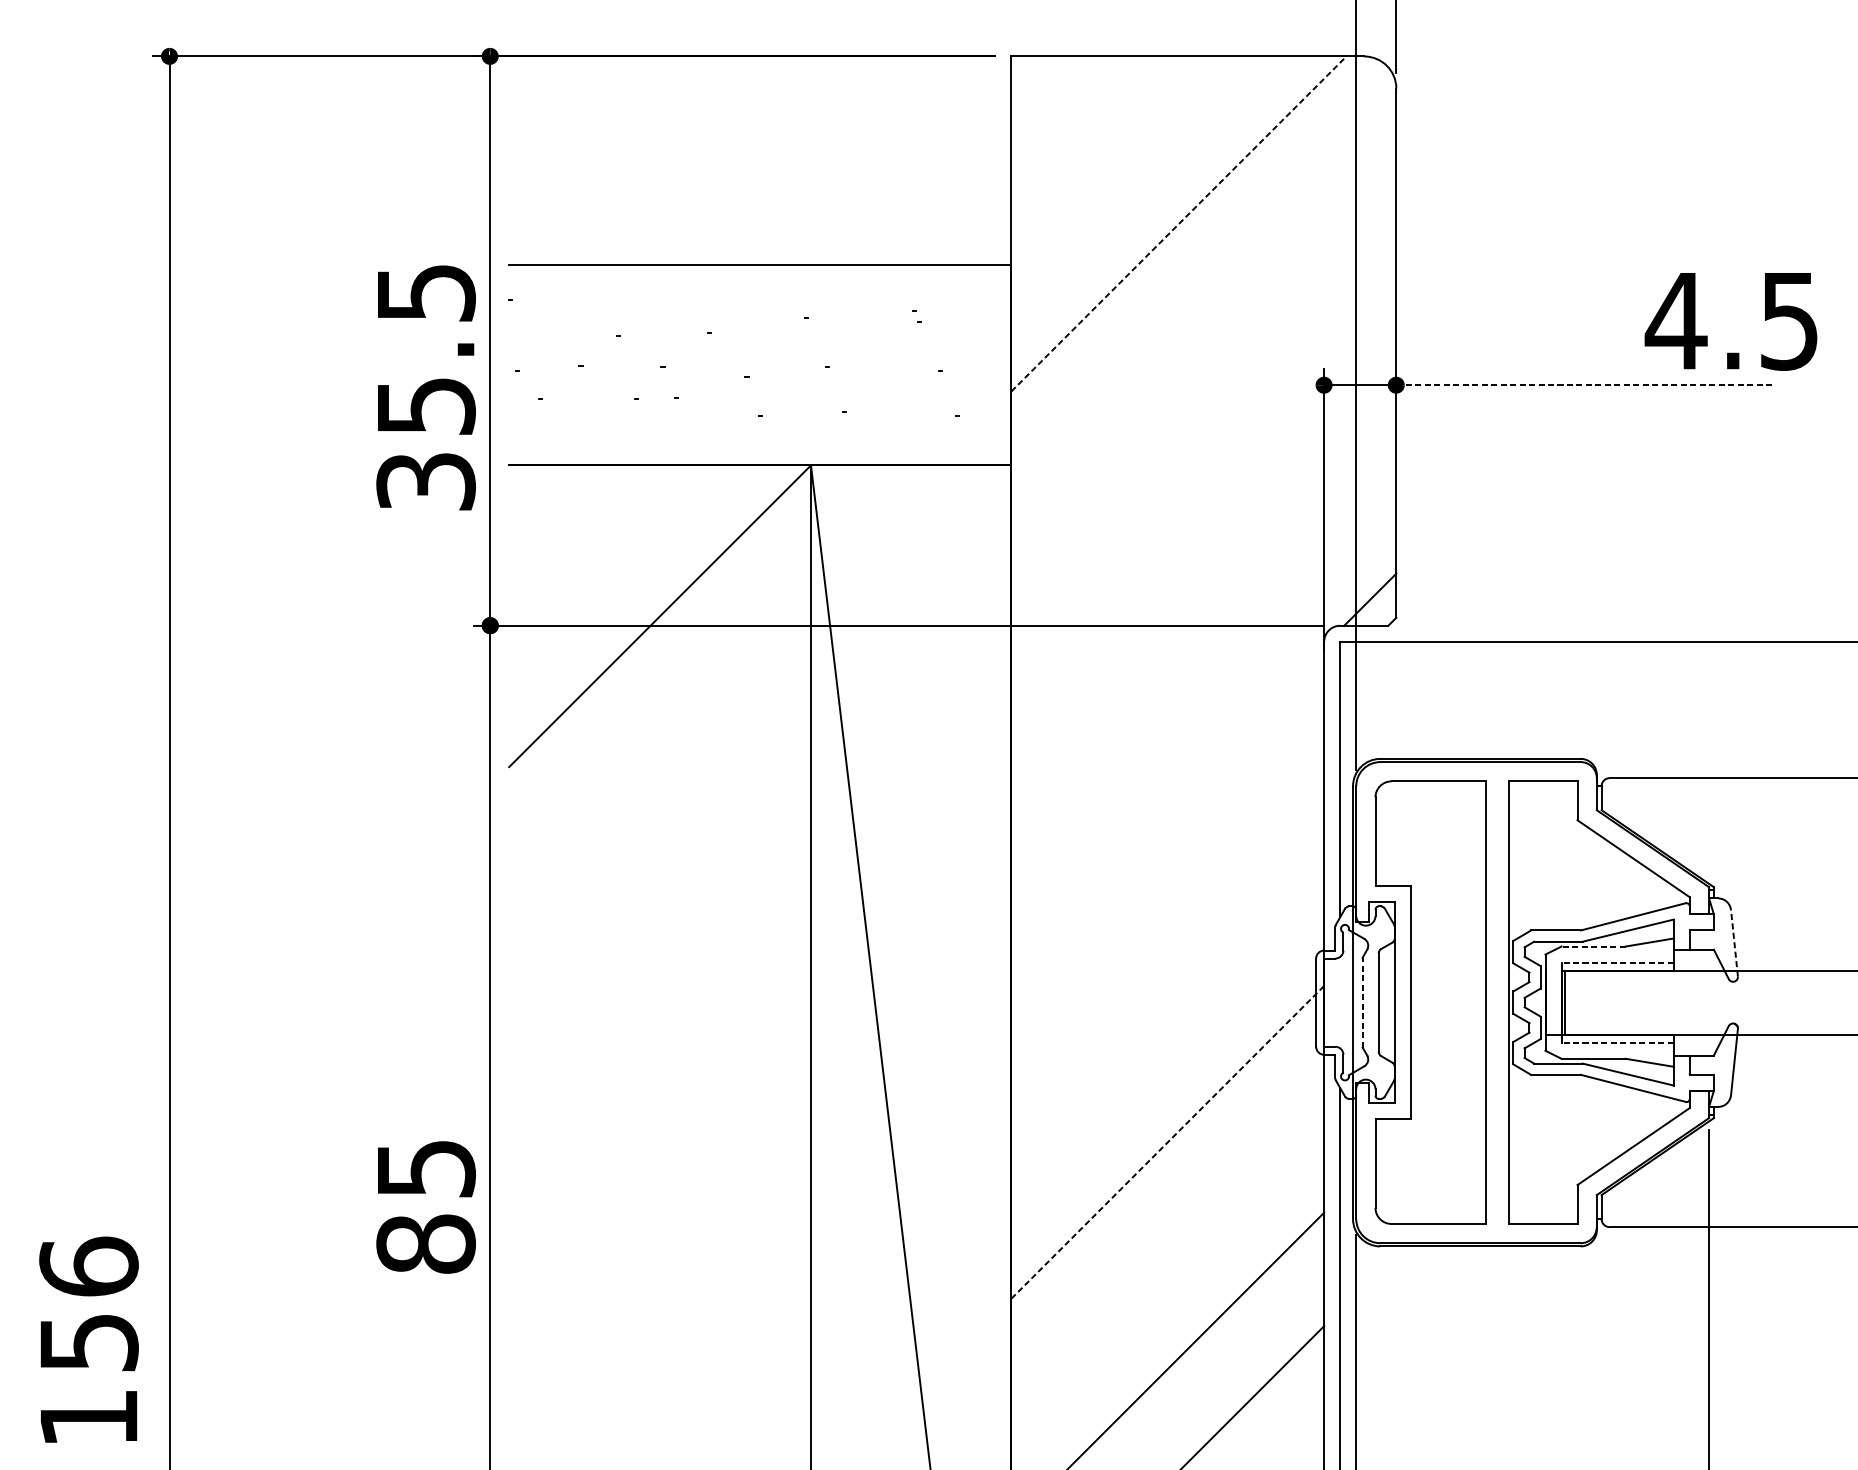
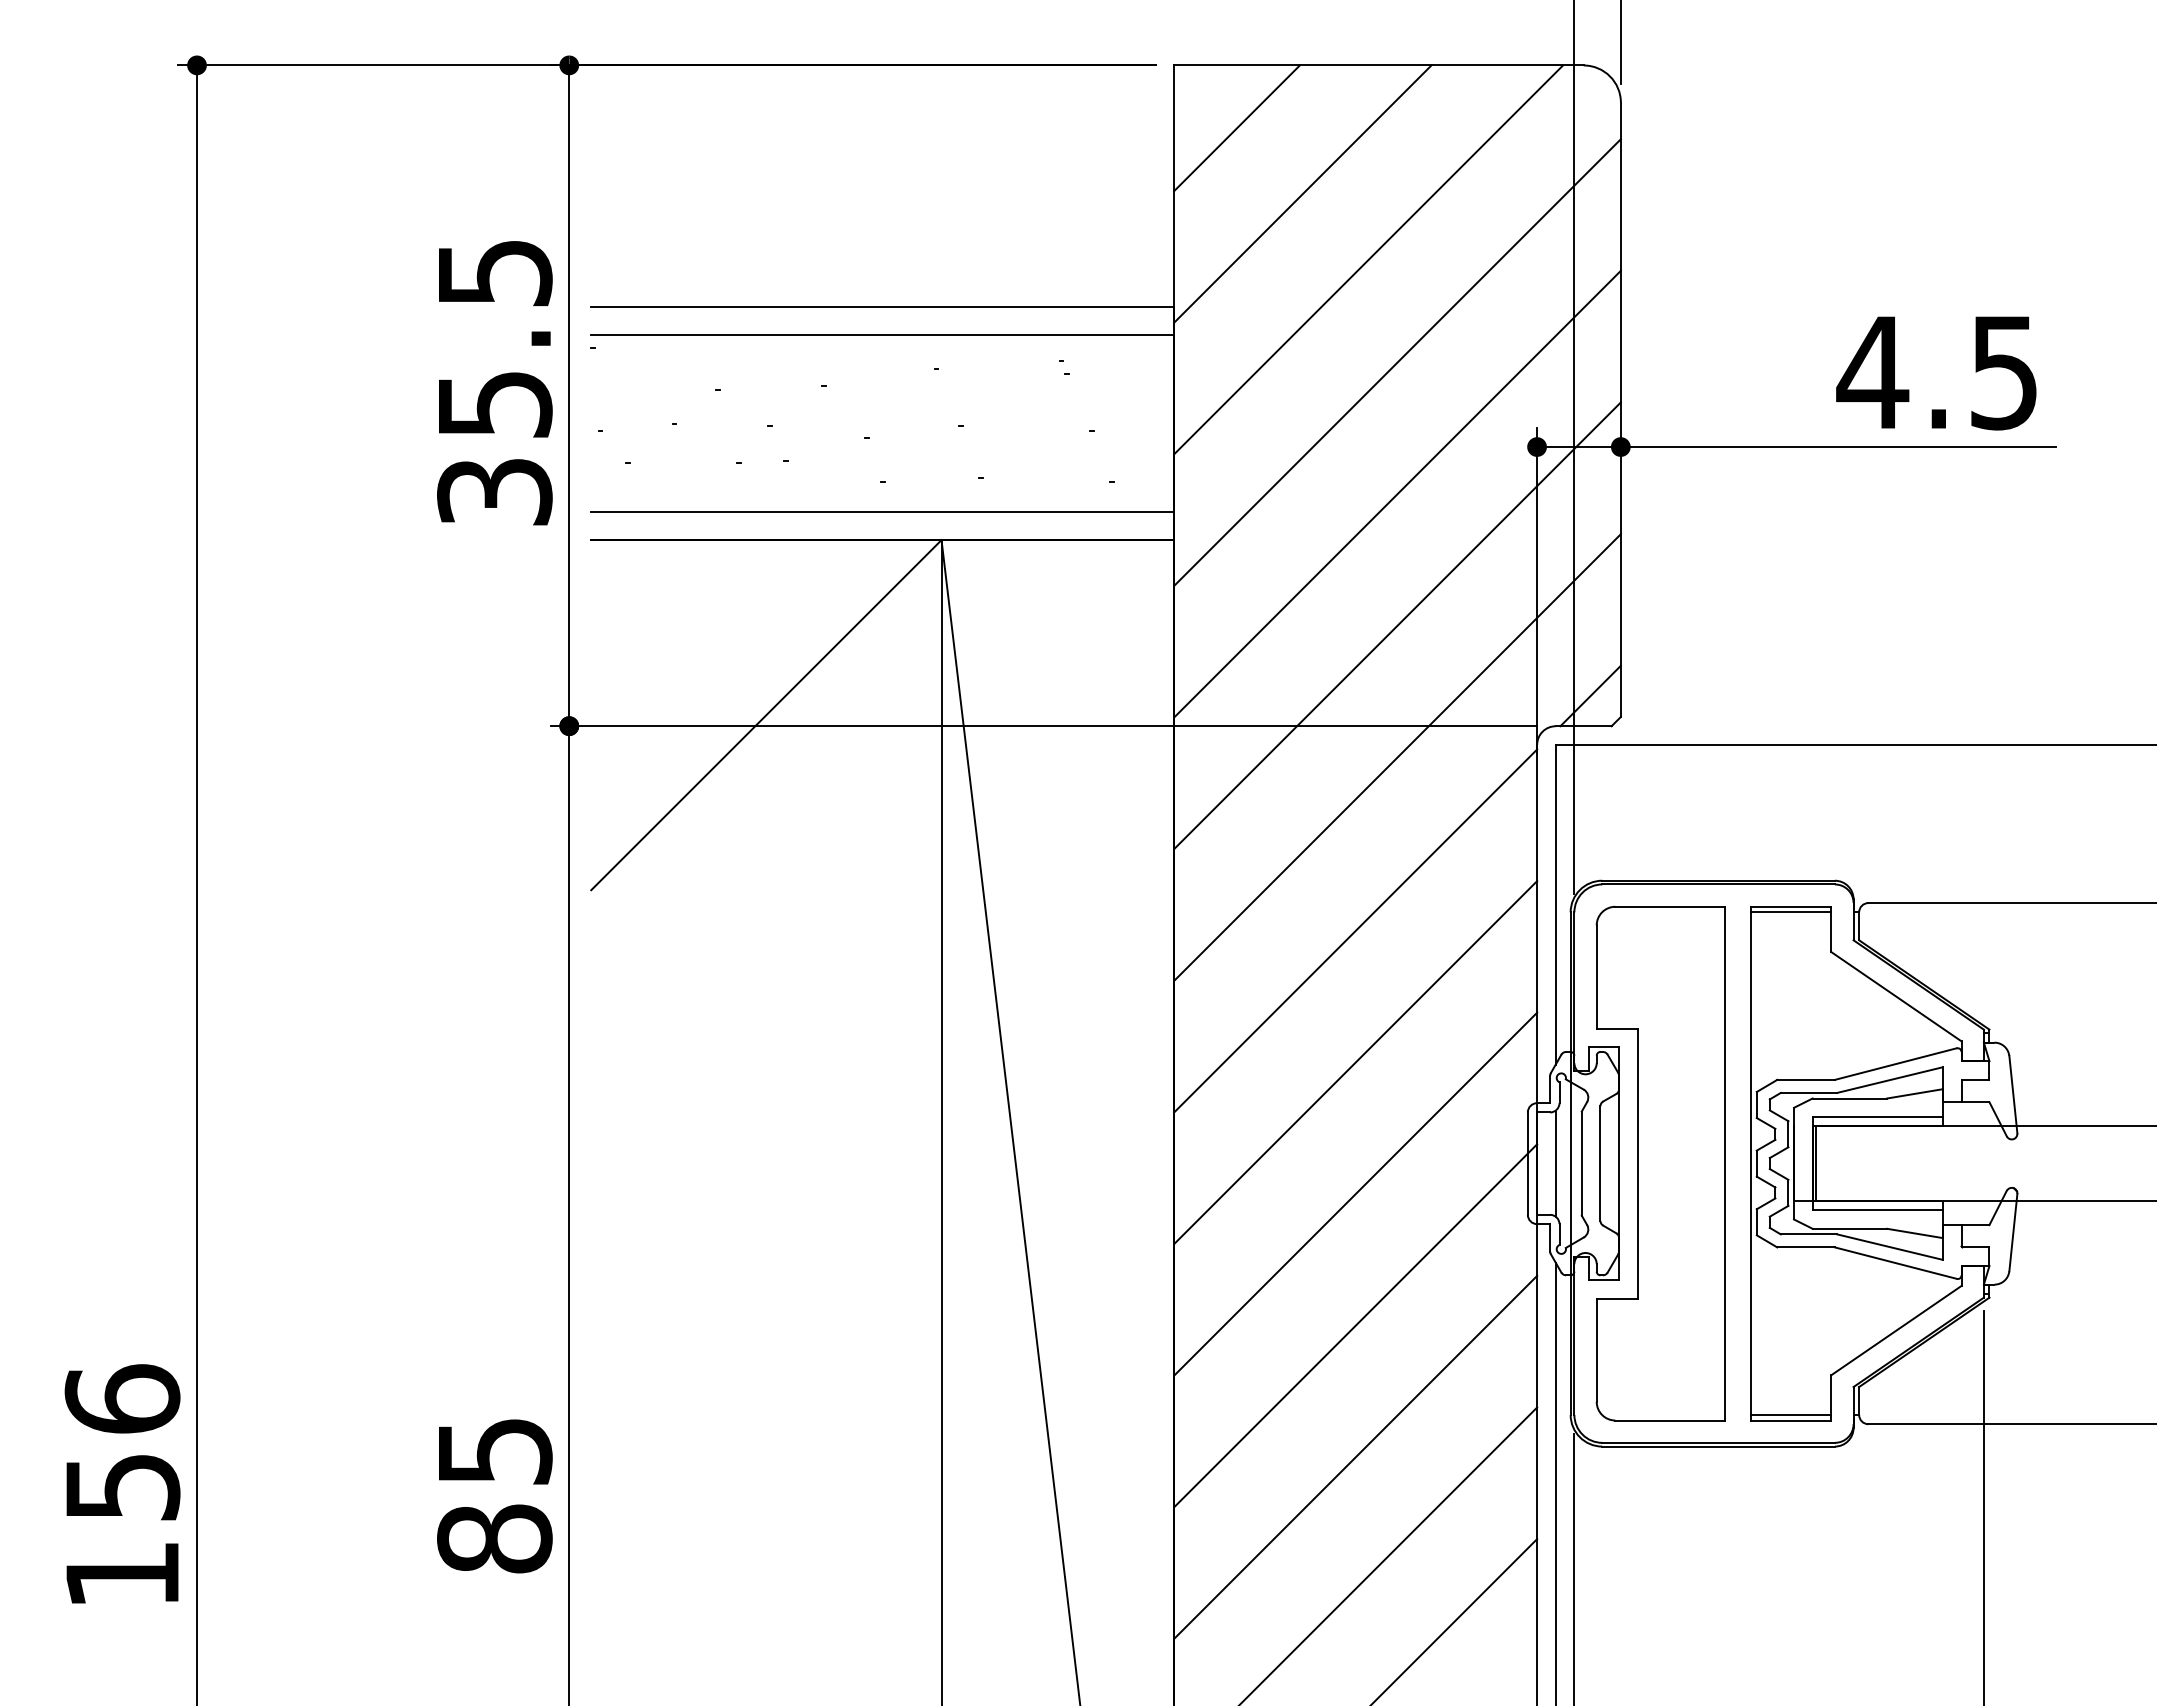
line: (1065, 110) -> (1236, 128), added
line: (1121, 166) -> (1302, 193), added
line: (1178, 223) -> (1368, 259), dashed -> solid
line: (760, 289) -> (882, 335), added
line: (1203, 312) -> (1397, 362), added
text: (1731, 321) -> (1936, 373), moved
line: (1583, 385) -> (1838, 447), dashed -> solid
text: (425, 388) -> (494, 383), moved
line: (1203, 425) -> (1397, 493), added
line: (760, 441) -> (882, 512), added
line: (1203, 538) -> (1397, 625), added
line: (1203, 652) -> (1397, 757), added
line: (1543, 786) -> (1791, 912), added
line: (1167, 801) -> (1355, 930), added
line: (1167, 915) -> (1355, 1062), added
line: (1734, 943) -> (2013, 1094), dashed -> solid
line: (1593, 946) -> (1849, 1098), dashed -> solid
line: (1617, 962) -> (1877, 1117), dashed -> solid
line: (1339, 1002) -> (1555, 1163), added
line: (1362, 1002) -> (1581, 1163), dashed -> solid
line: (1167, 1028) -> (1355, 1193), added
line: (1617, 1043) -> (1877, 1210), dashed -> solid
line: (1167, 1142) -> (1355, 1325), dashed -> solid
text: (425, 1207) -> (494, 1496), moved
line: (1543, 1218) -> (1791, 1414), added
line: (1167, 1254) -> (1355, 1456), added
text: (88, 1339) -> (122, 1483), moved

